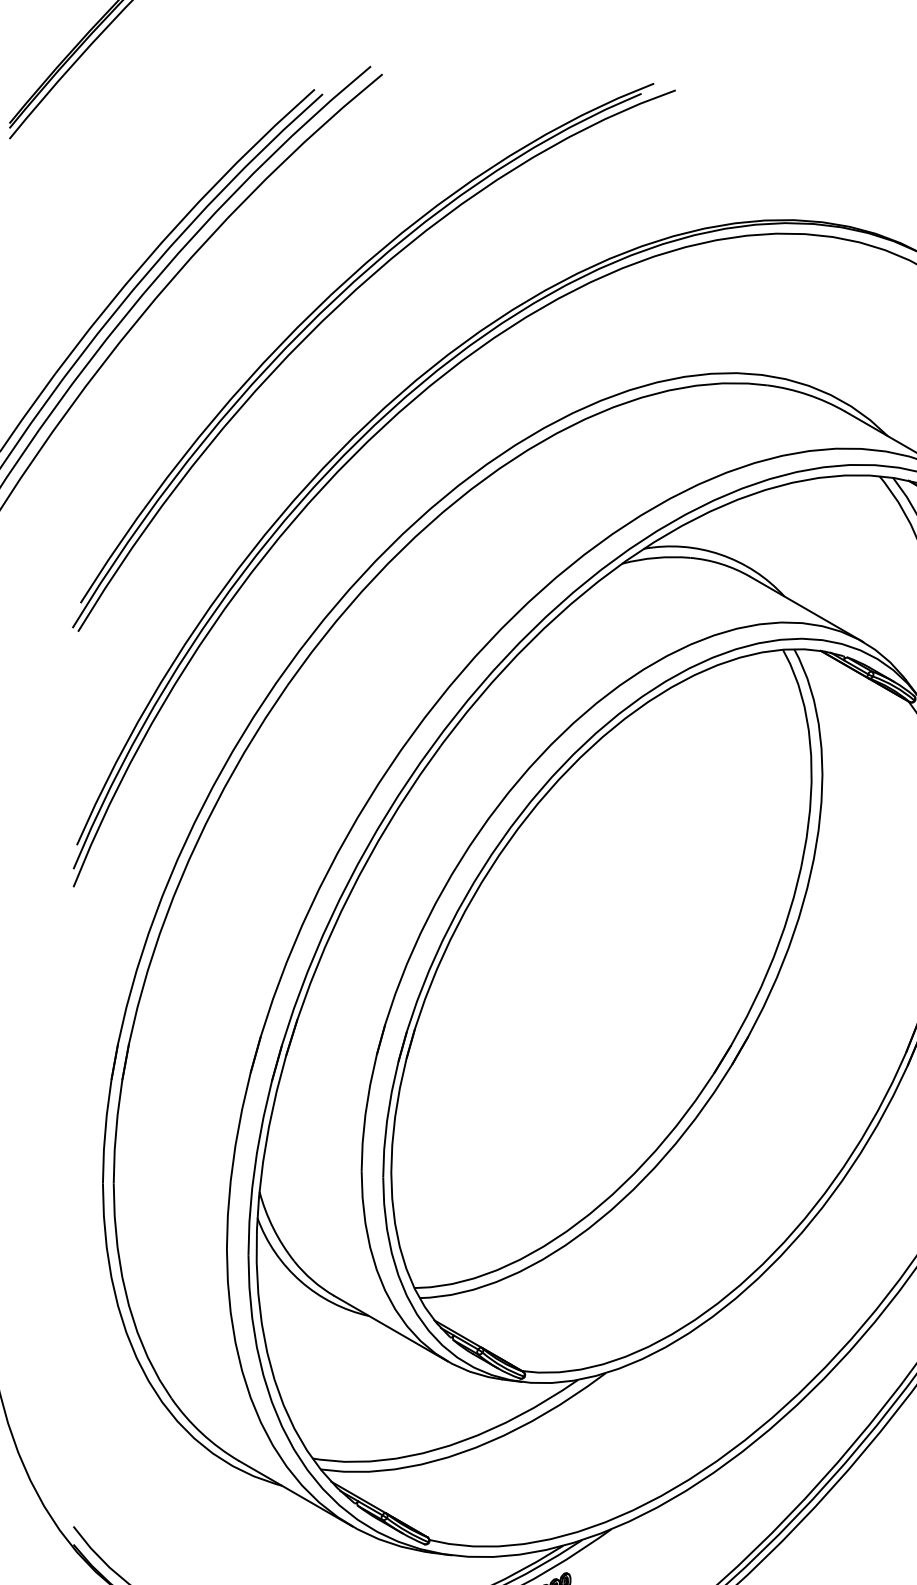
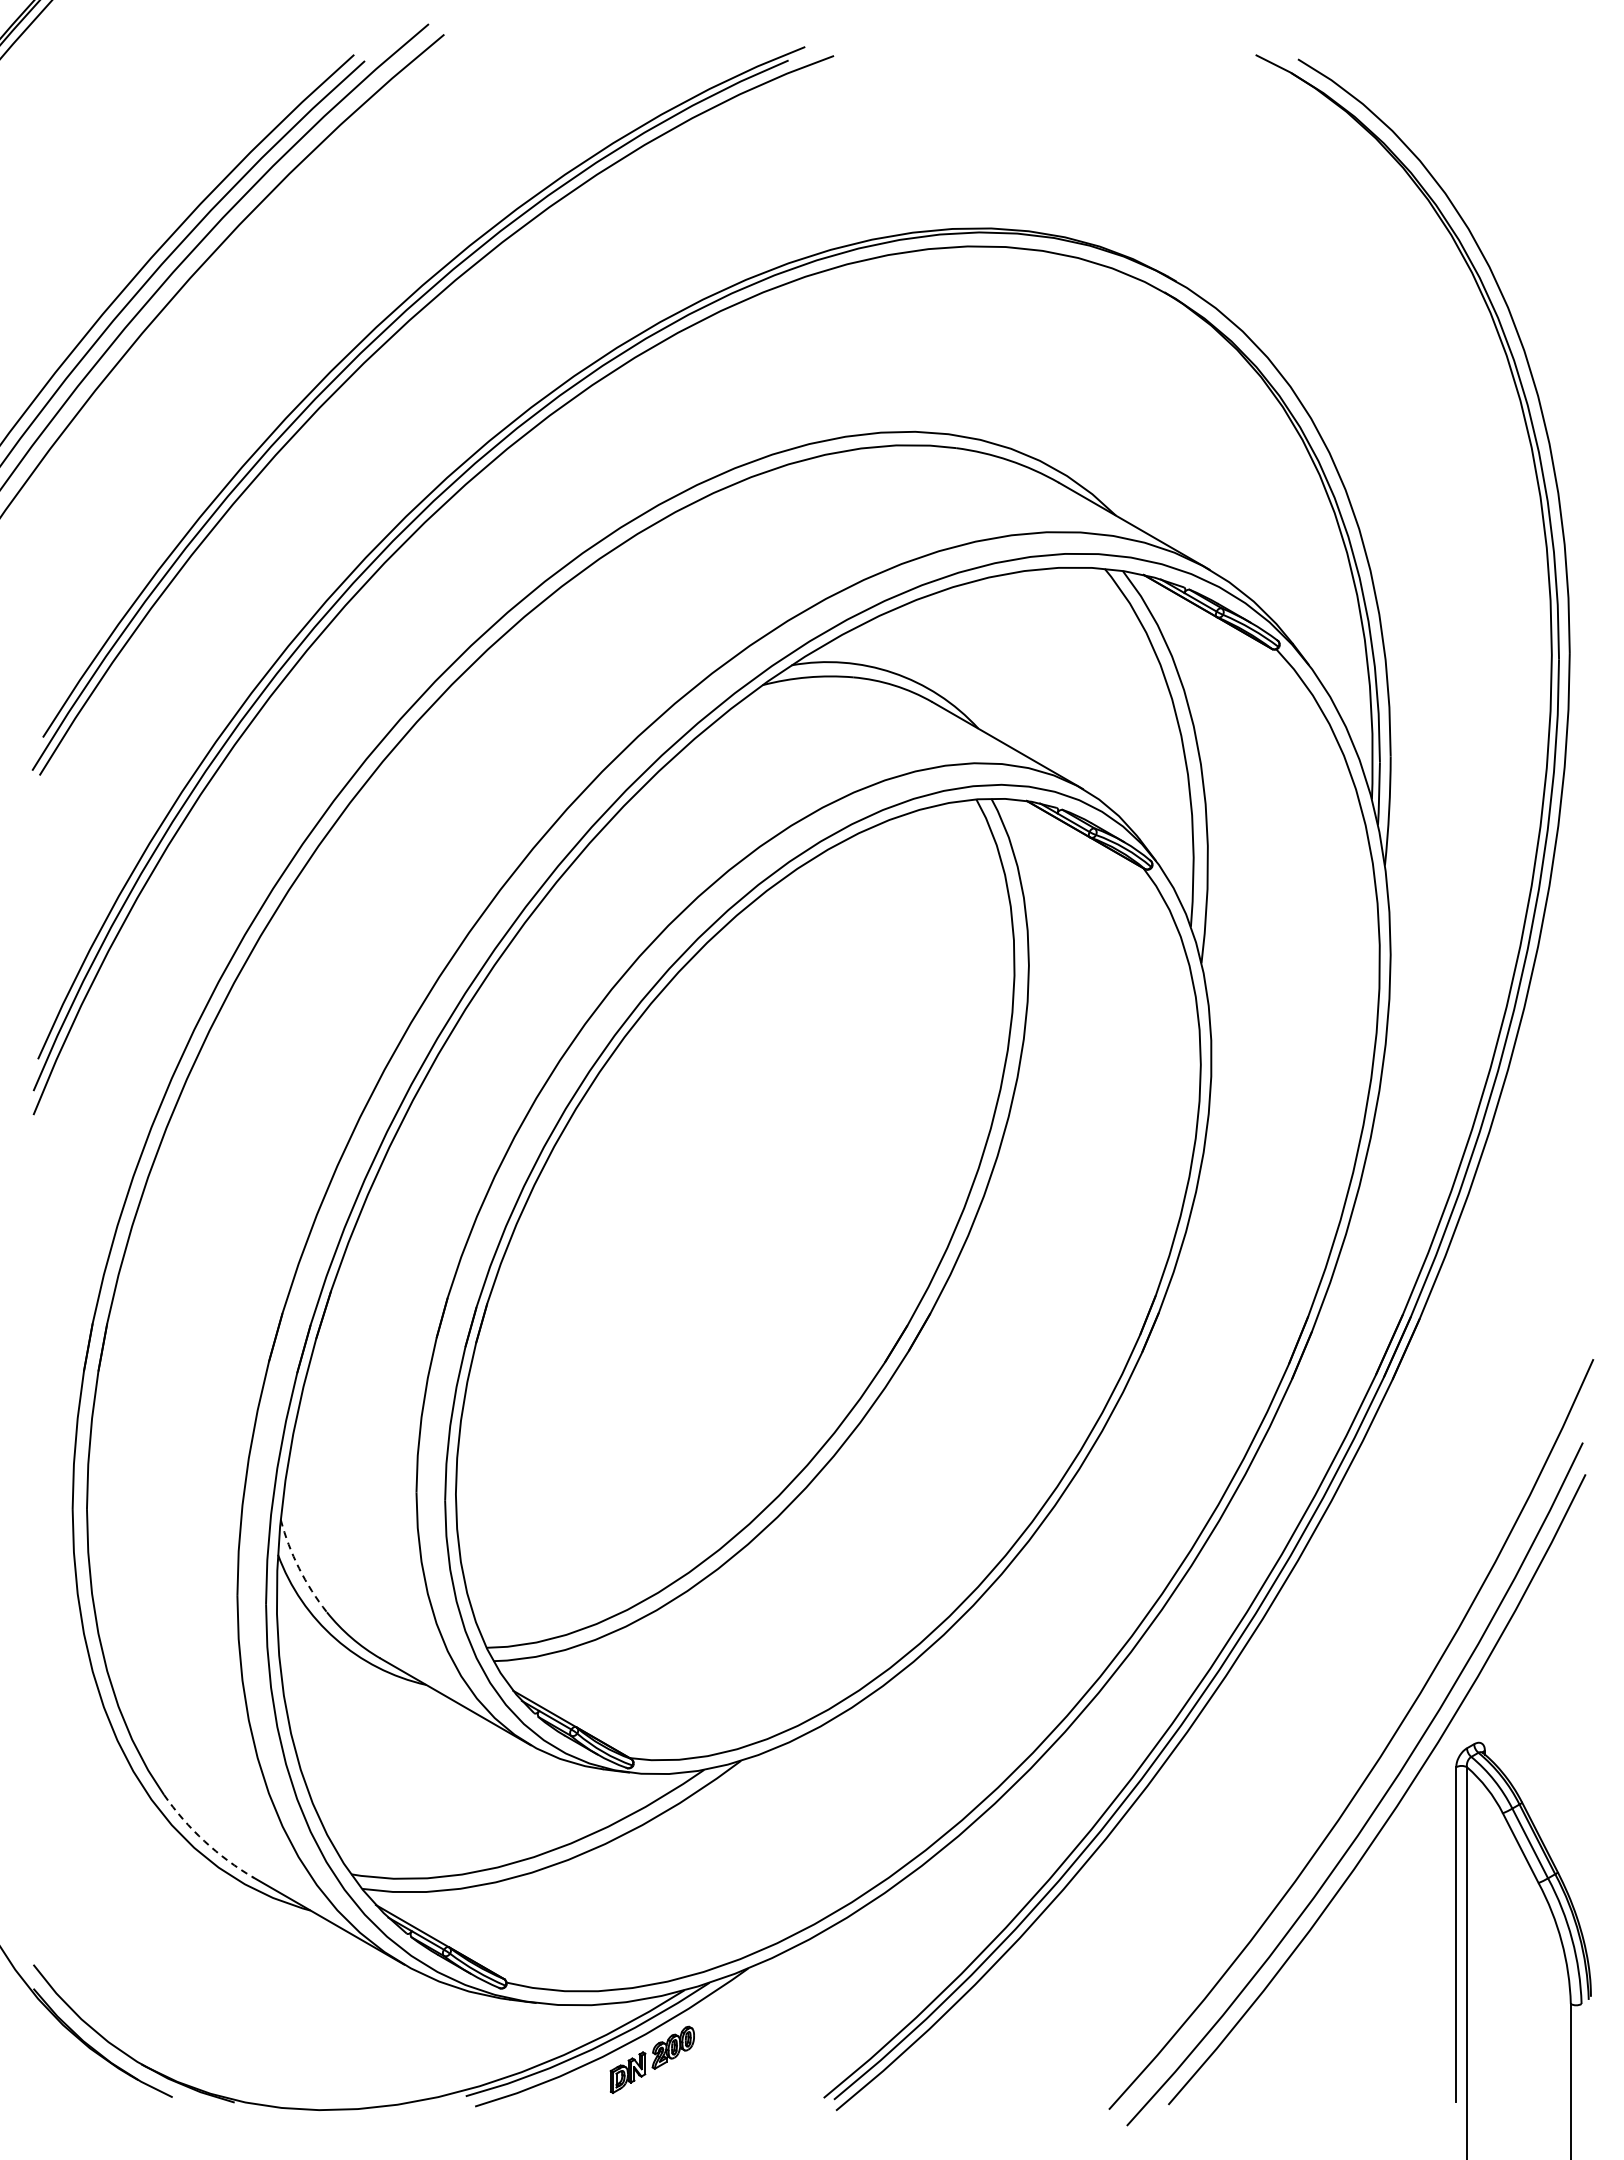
arc: (273, 1228) -> (299, 1568), solid -> dashed
arc: (202, 1433) -> (204, 1841), solid -> dashed

